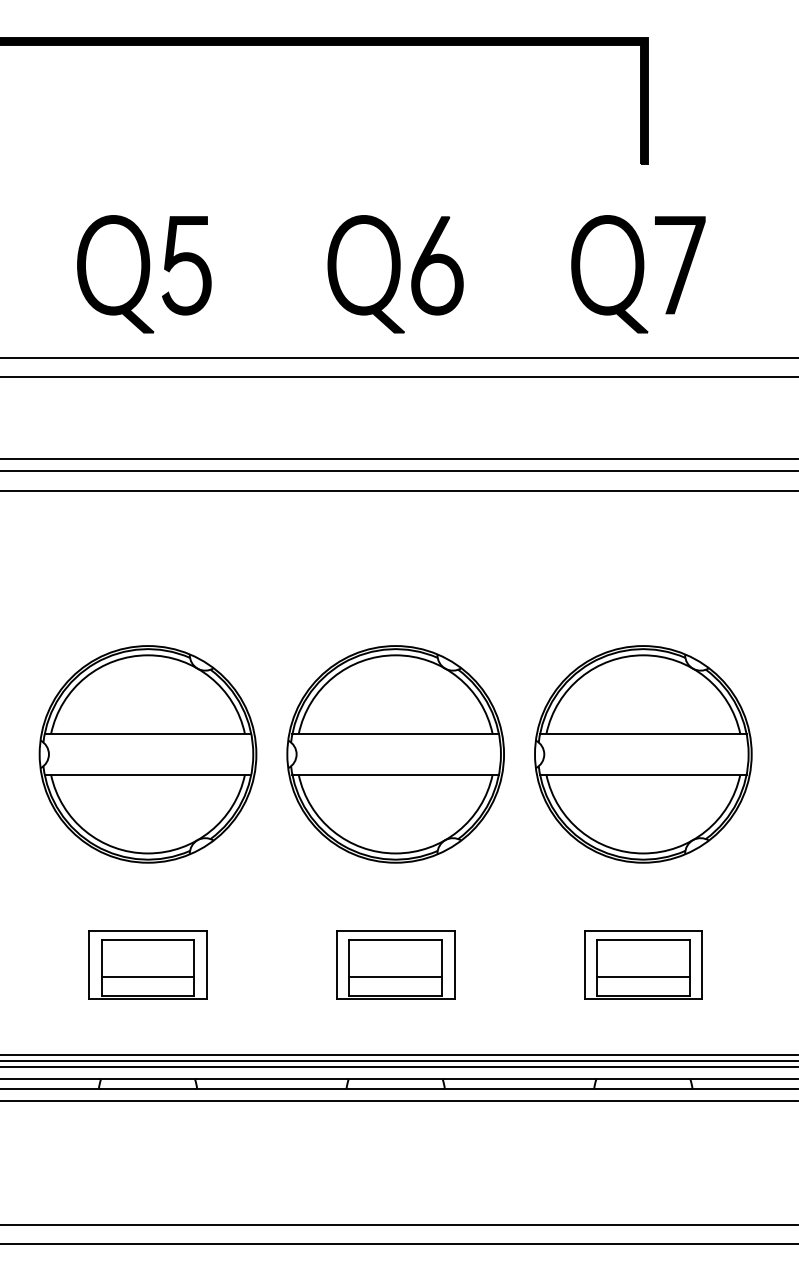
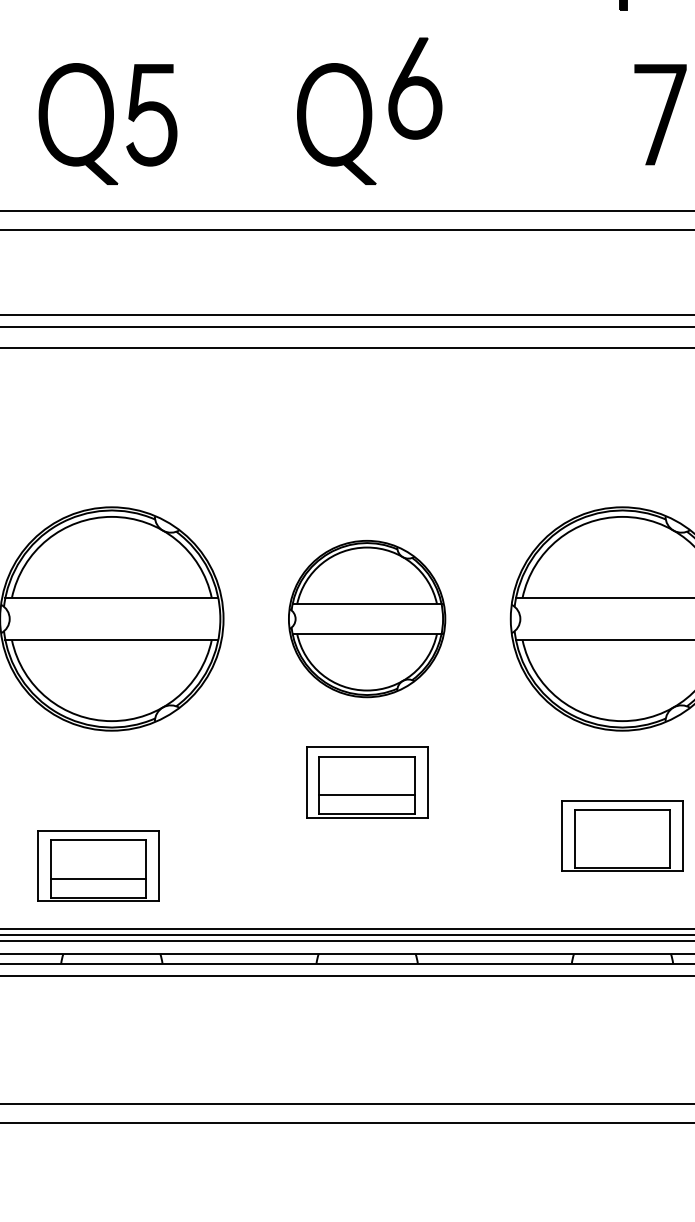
part: (437, 265) -> (415, 88), moved
part: (609, 274) -> (587, 124), removed
part: (395, 754) -> (366, 619), size x0.7
part: (147, 964) -> (97, 865), moved
part: (395, 964) -> (366, 782), moved
line: (642, 977) -> (621, 849), removed

